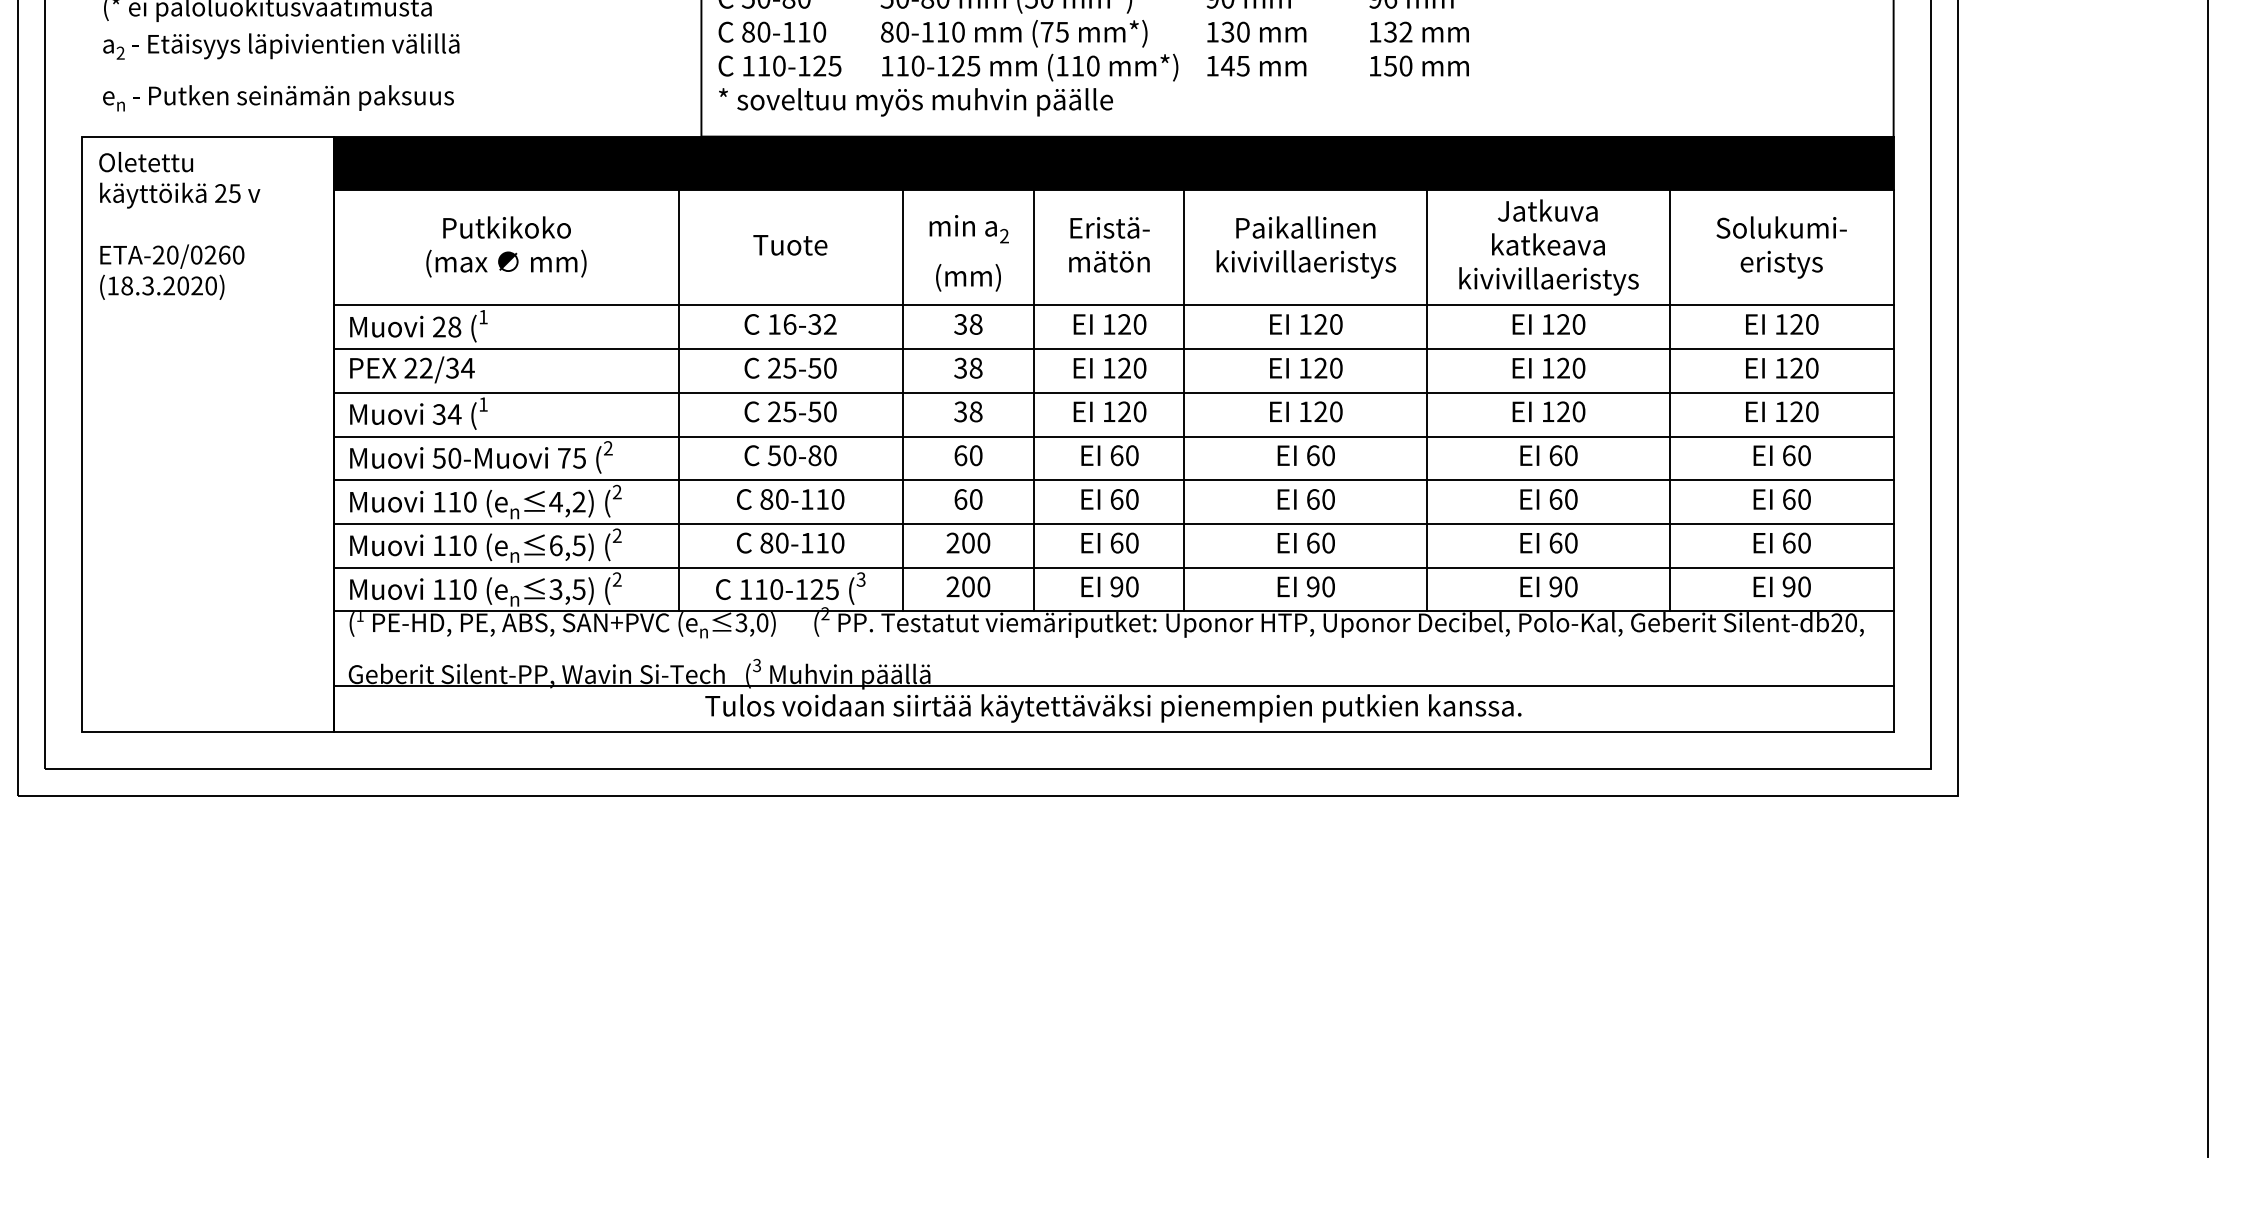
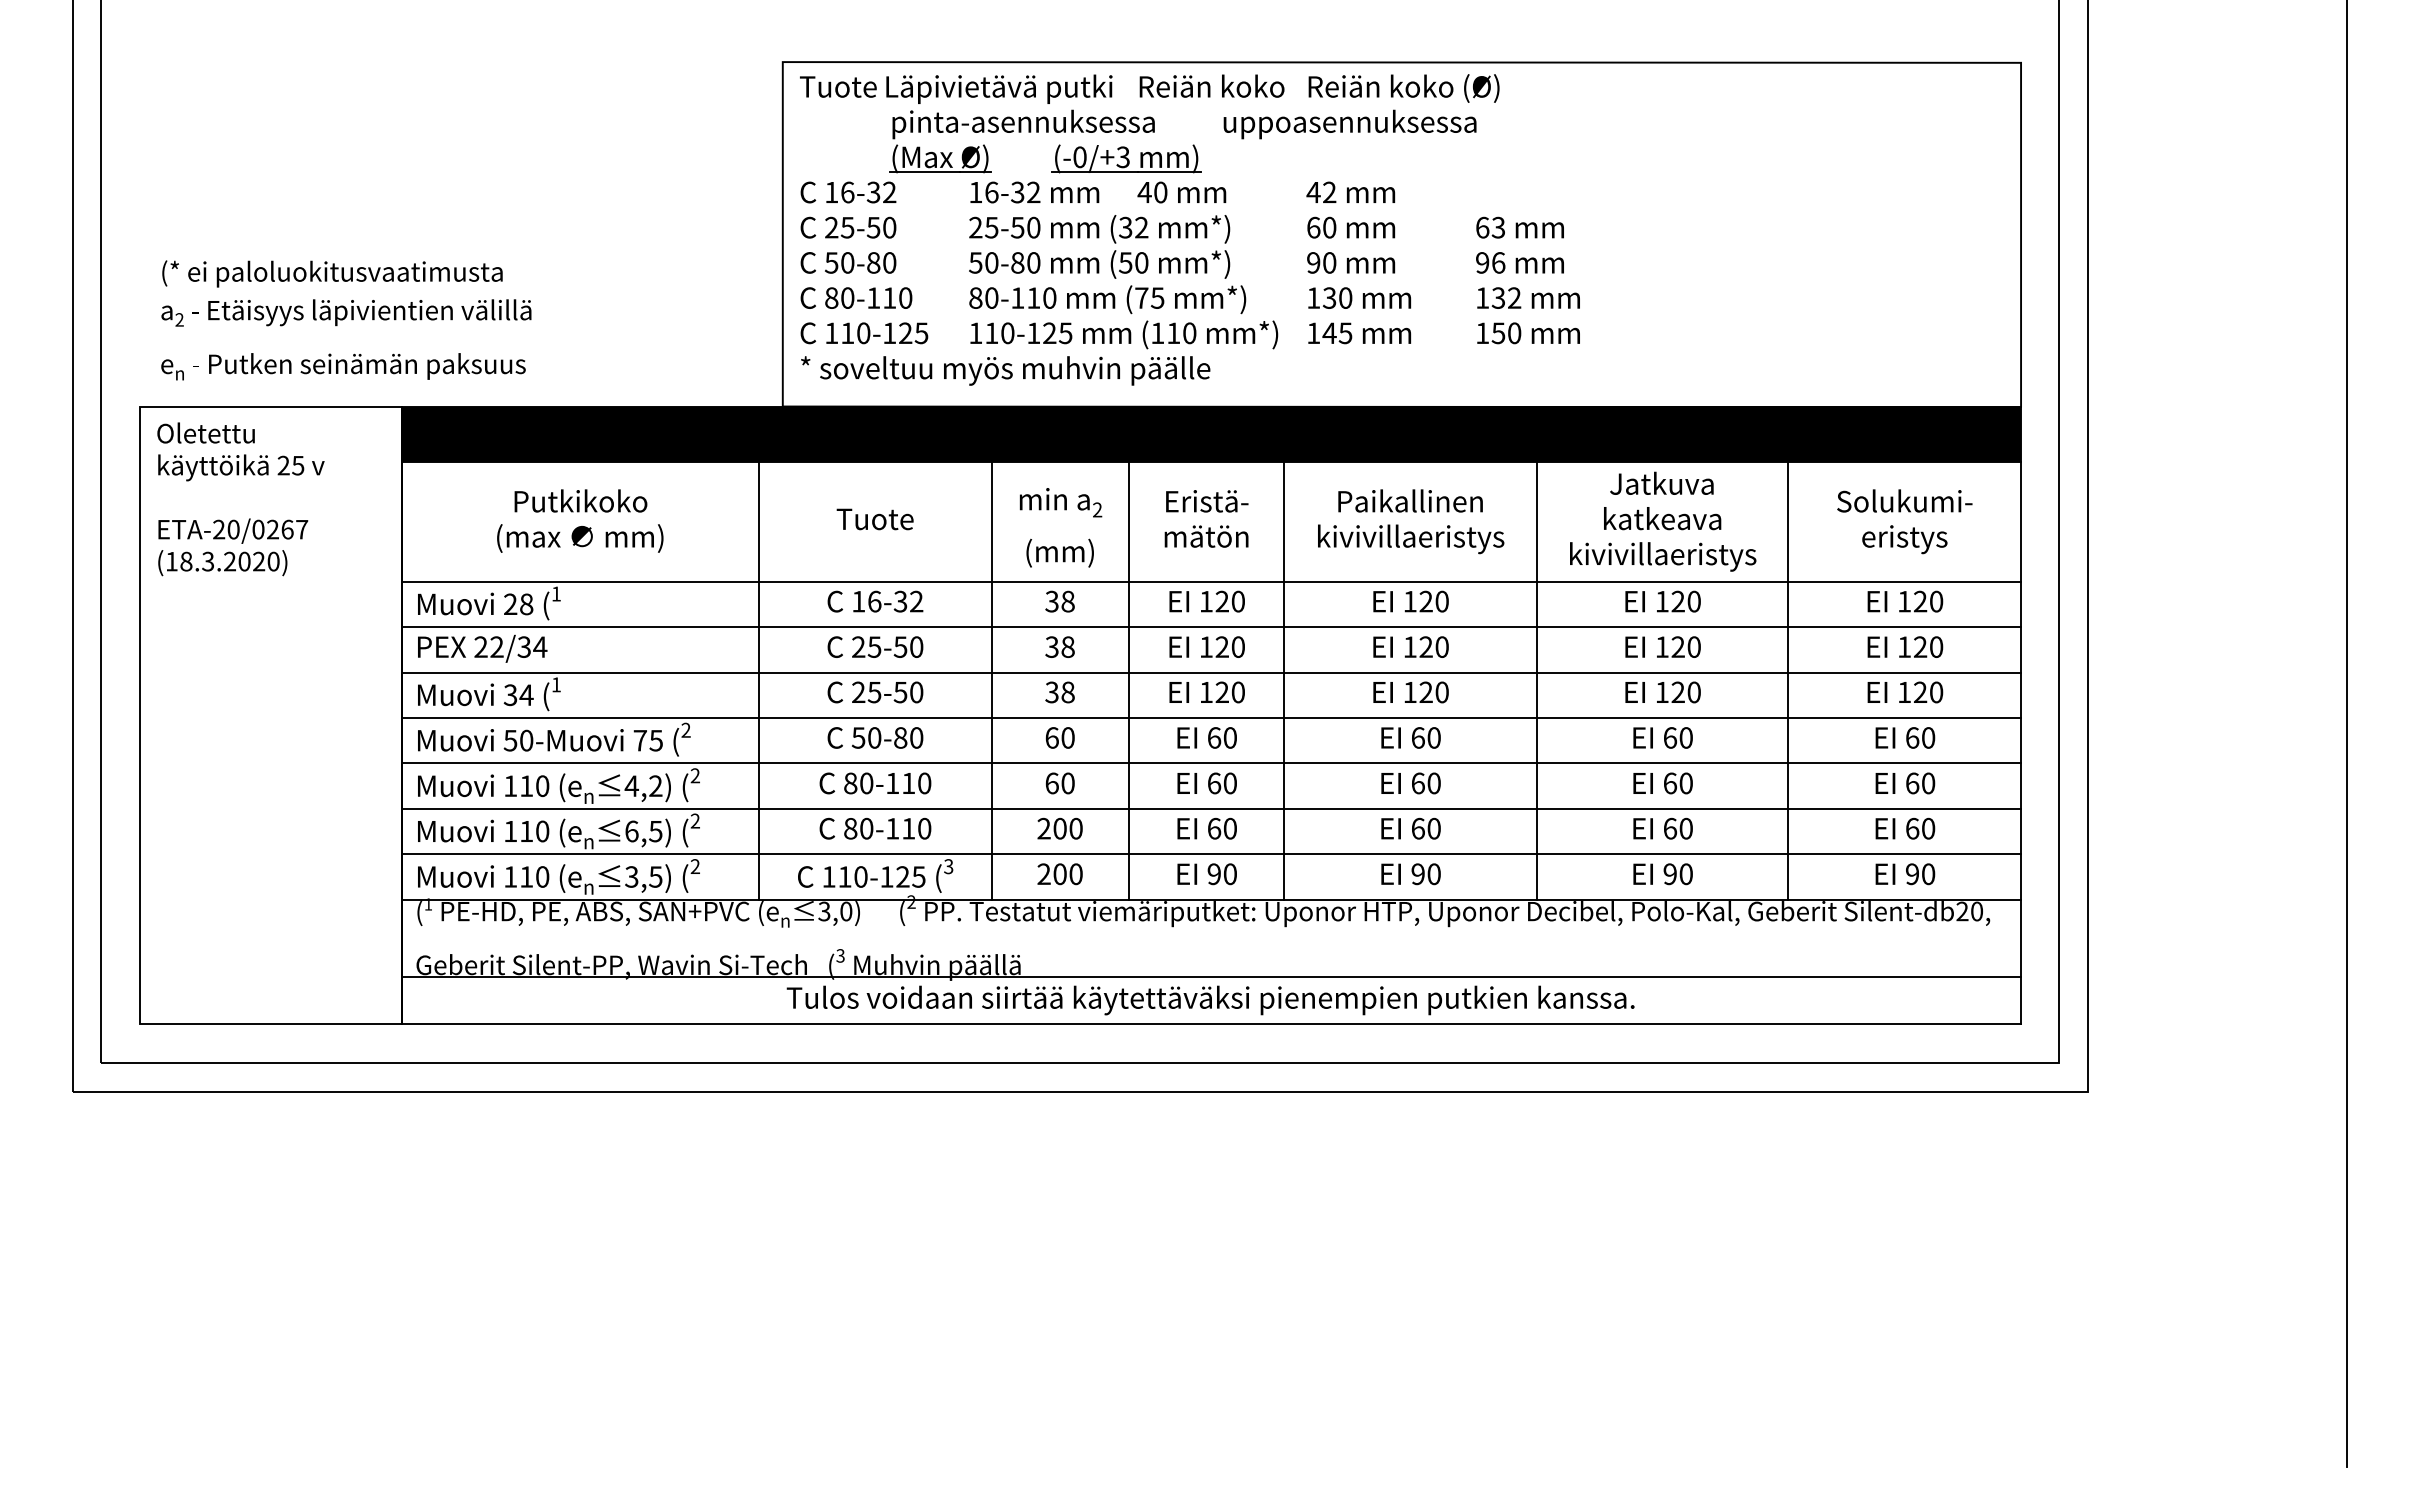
text: (238, 254) -> (302, 529), ETA-20/0260 -> ETA-20/0267

